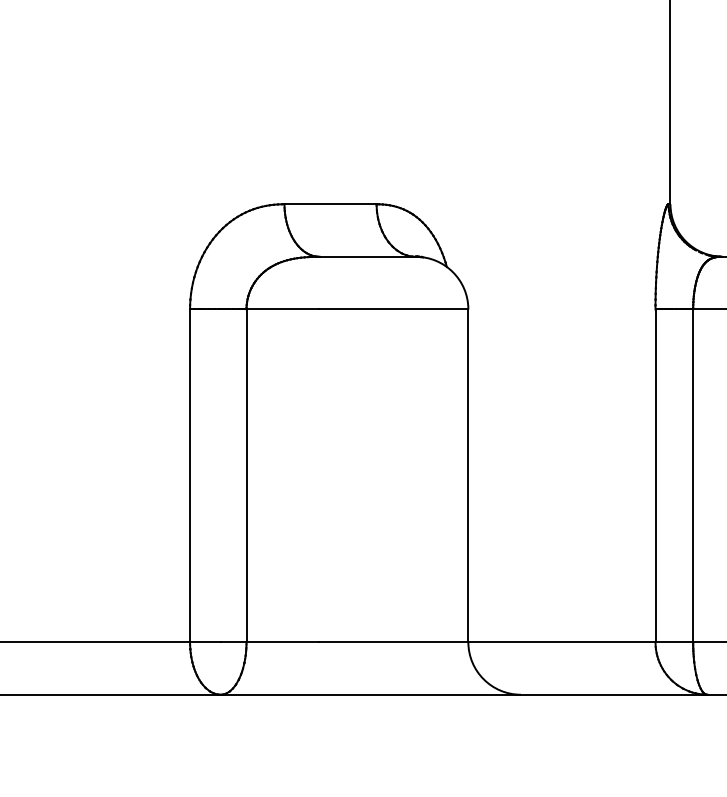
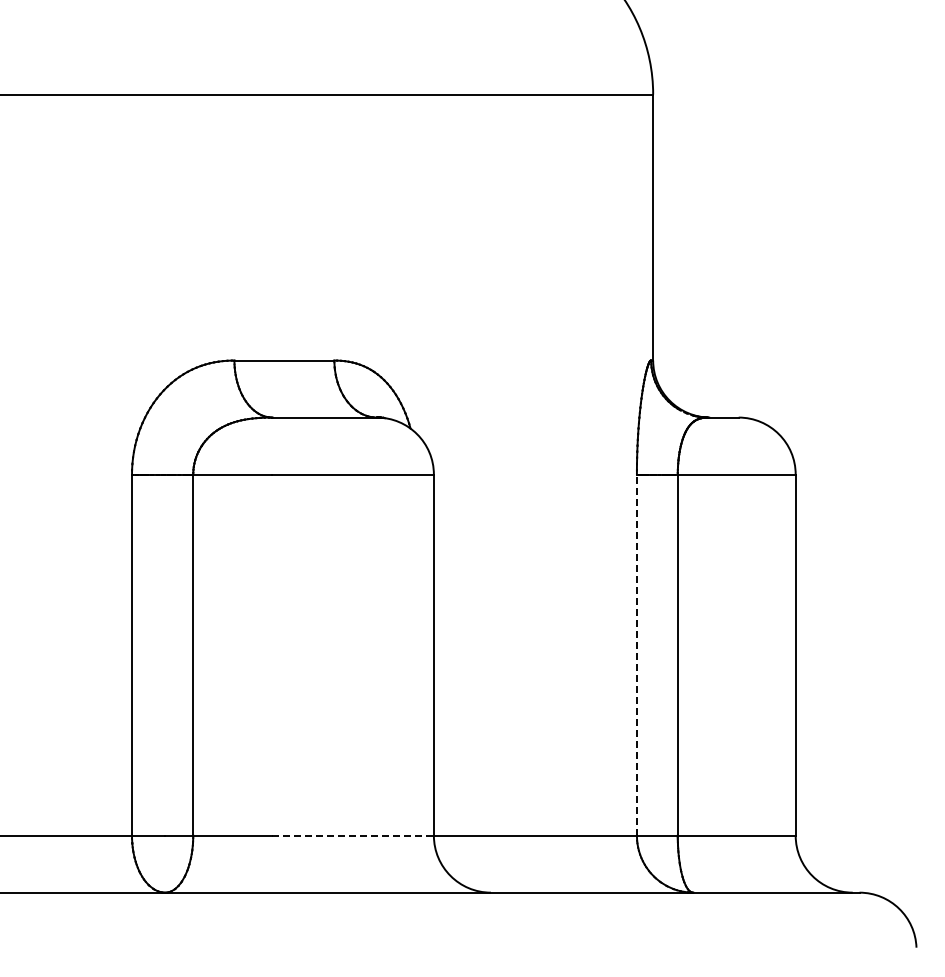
line: (655, 476) -> (636, 655), solid -> dashed
line: (394, 642) -> (353, 835), solid -> dashed

